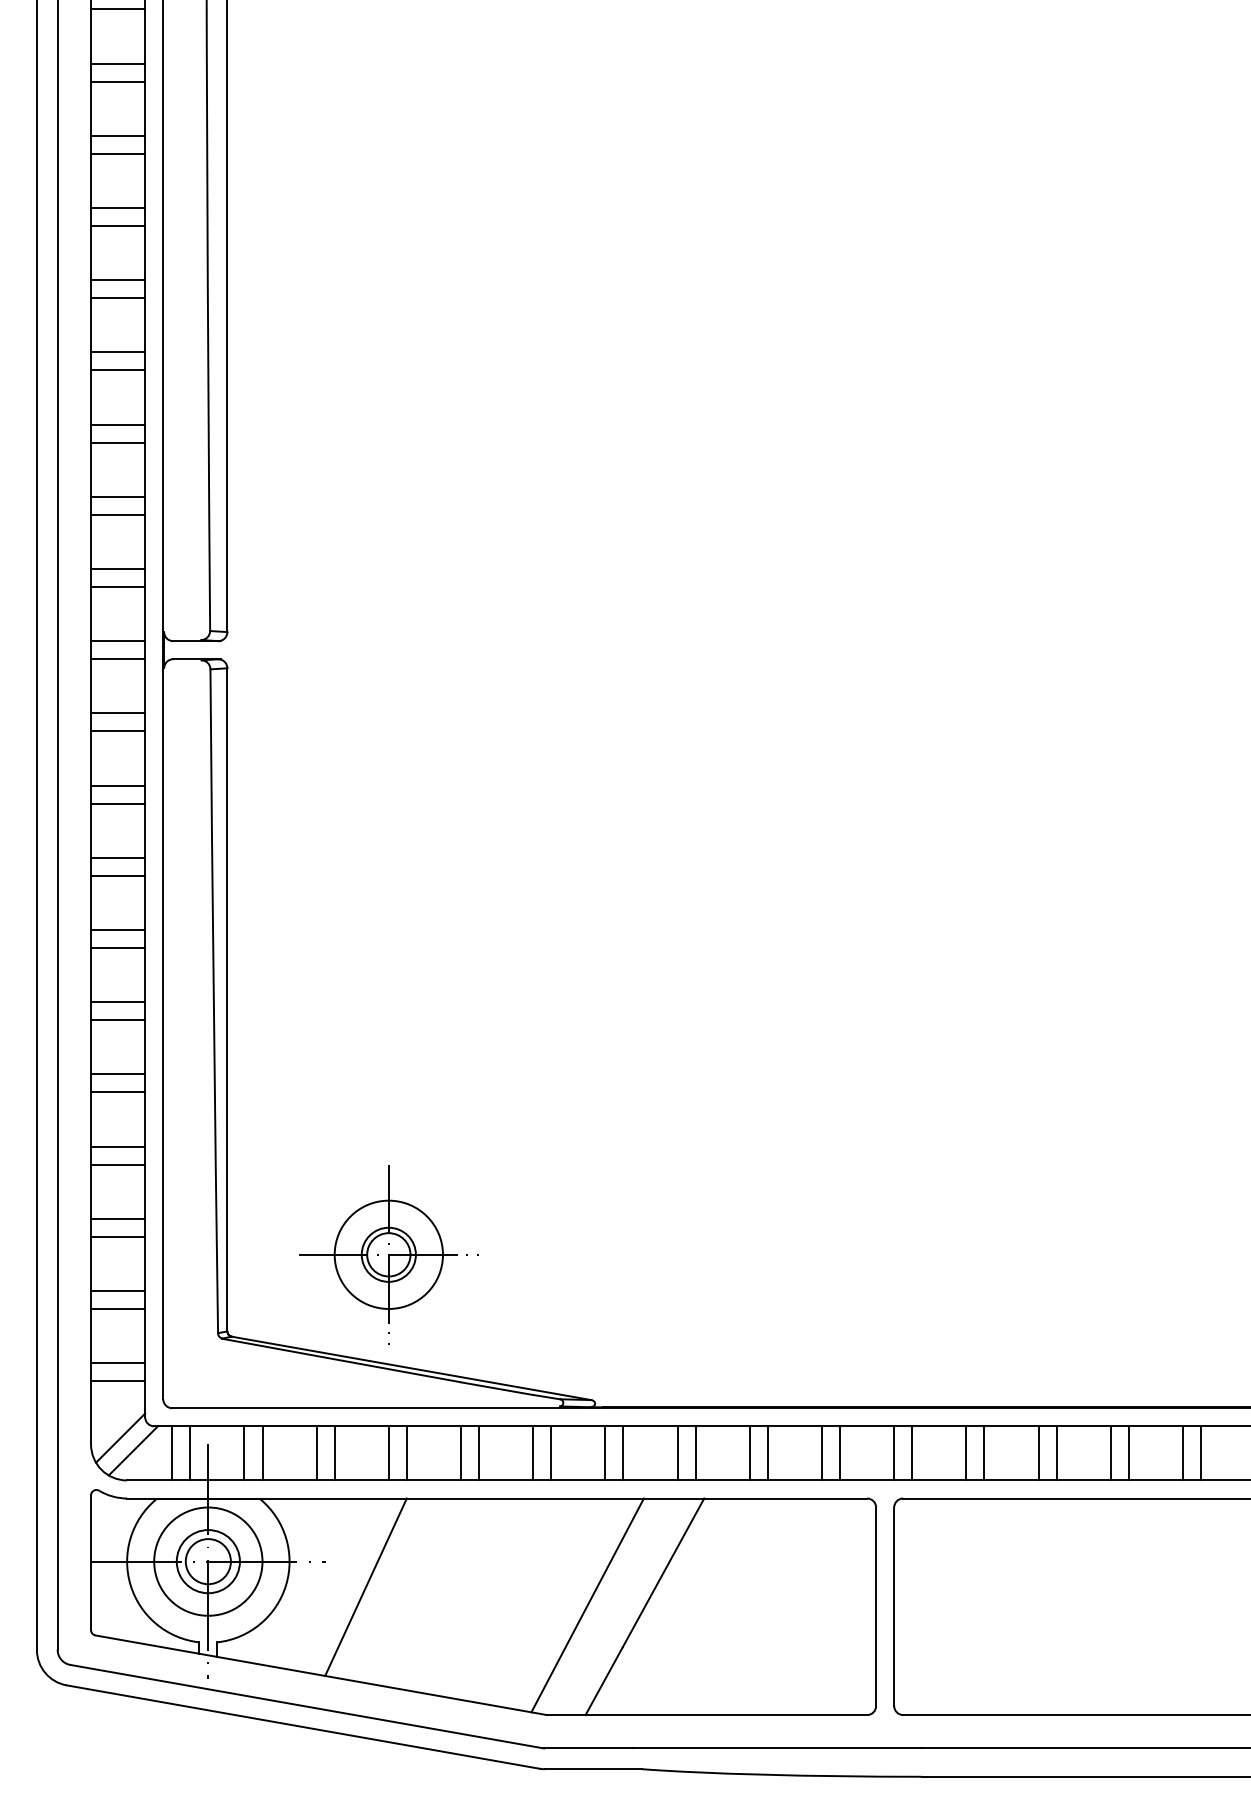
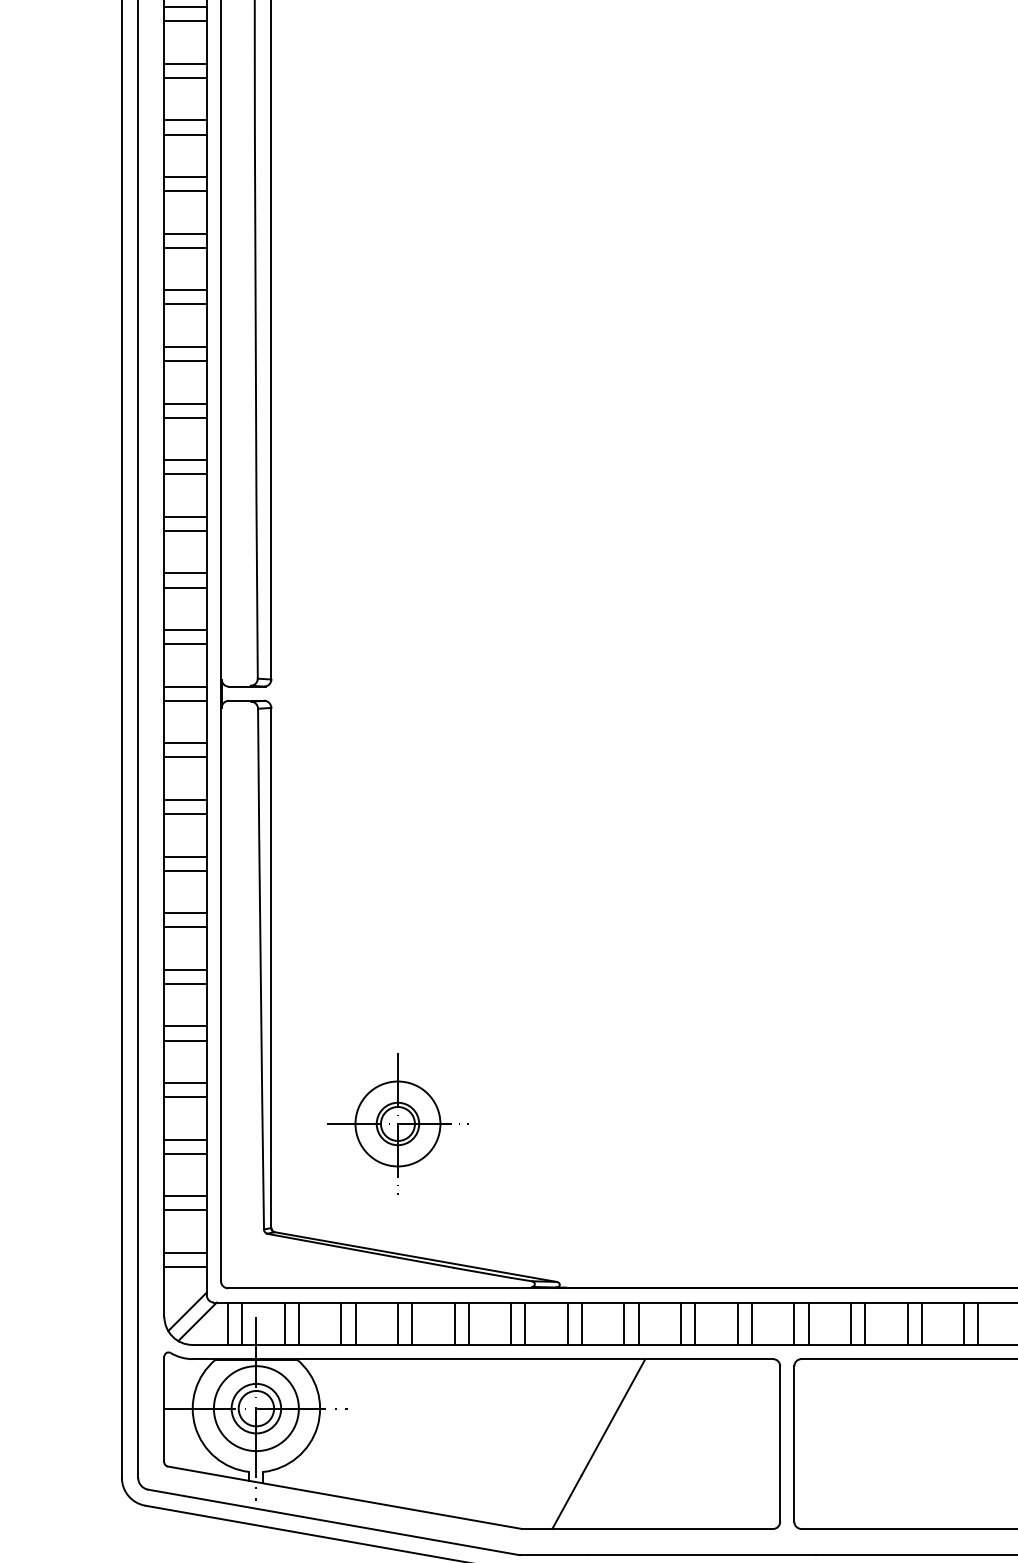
part: (388, 1254) -> (397, 1123), moved
line: (366, 1586) -> (380, 1428), removed
line: (587, 1604) -> (553, 1442), removed

